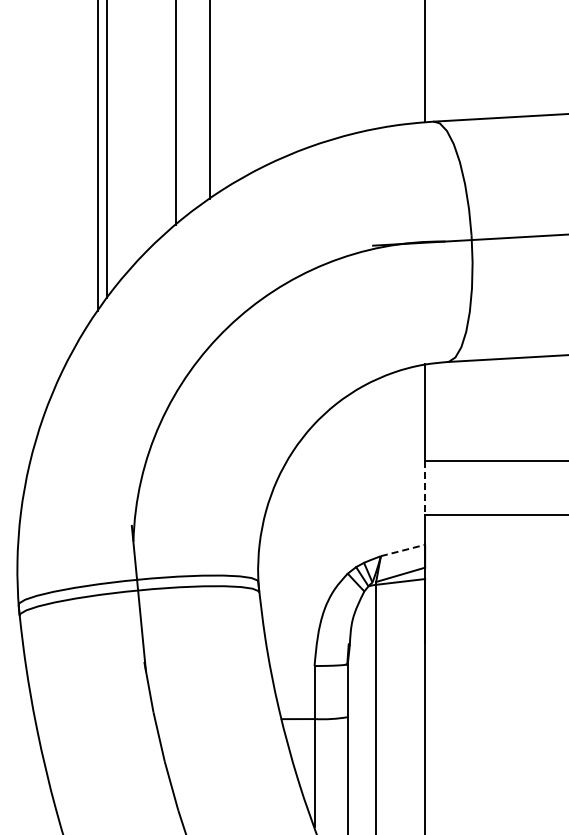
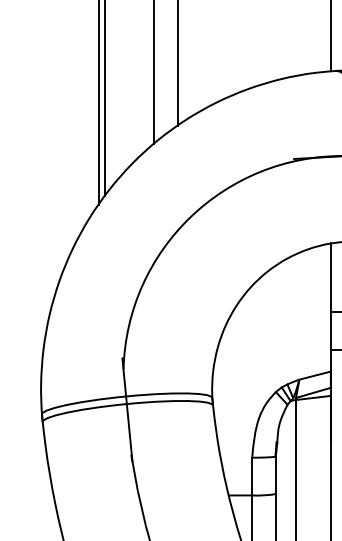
line: (425, 488) -> (331, 331), dashed -> solid
line: (403, 550) -> (315, 375), dashed -> solid

